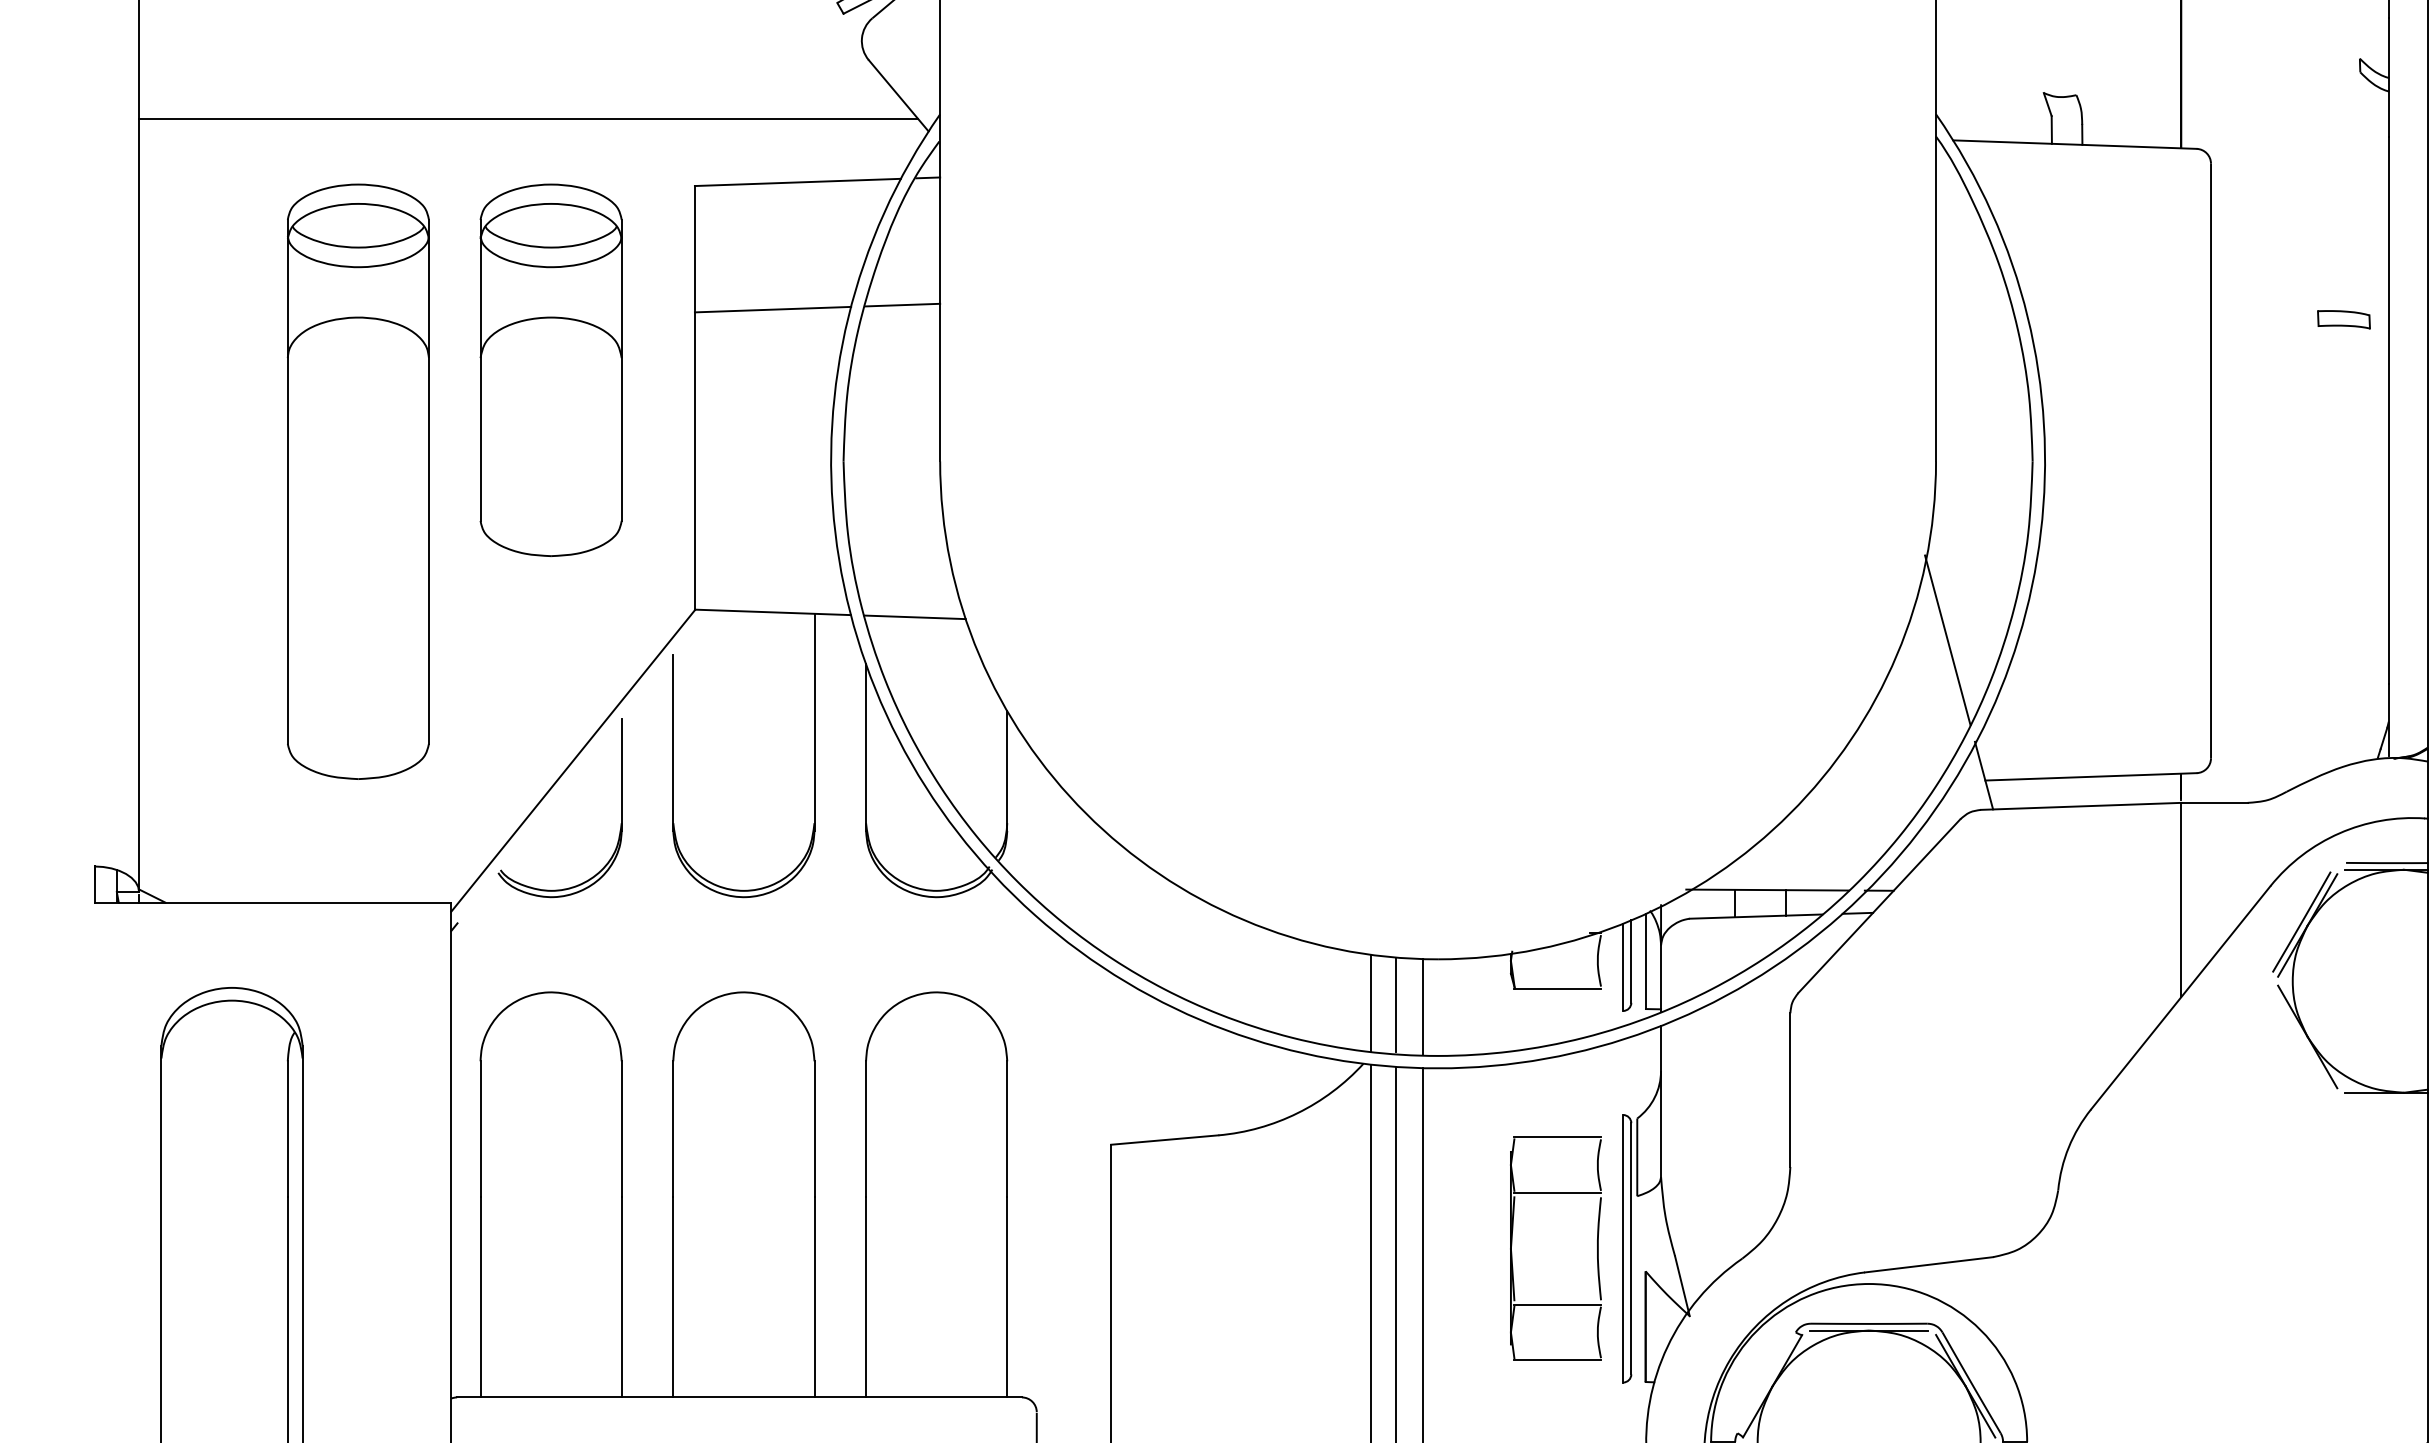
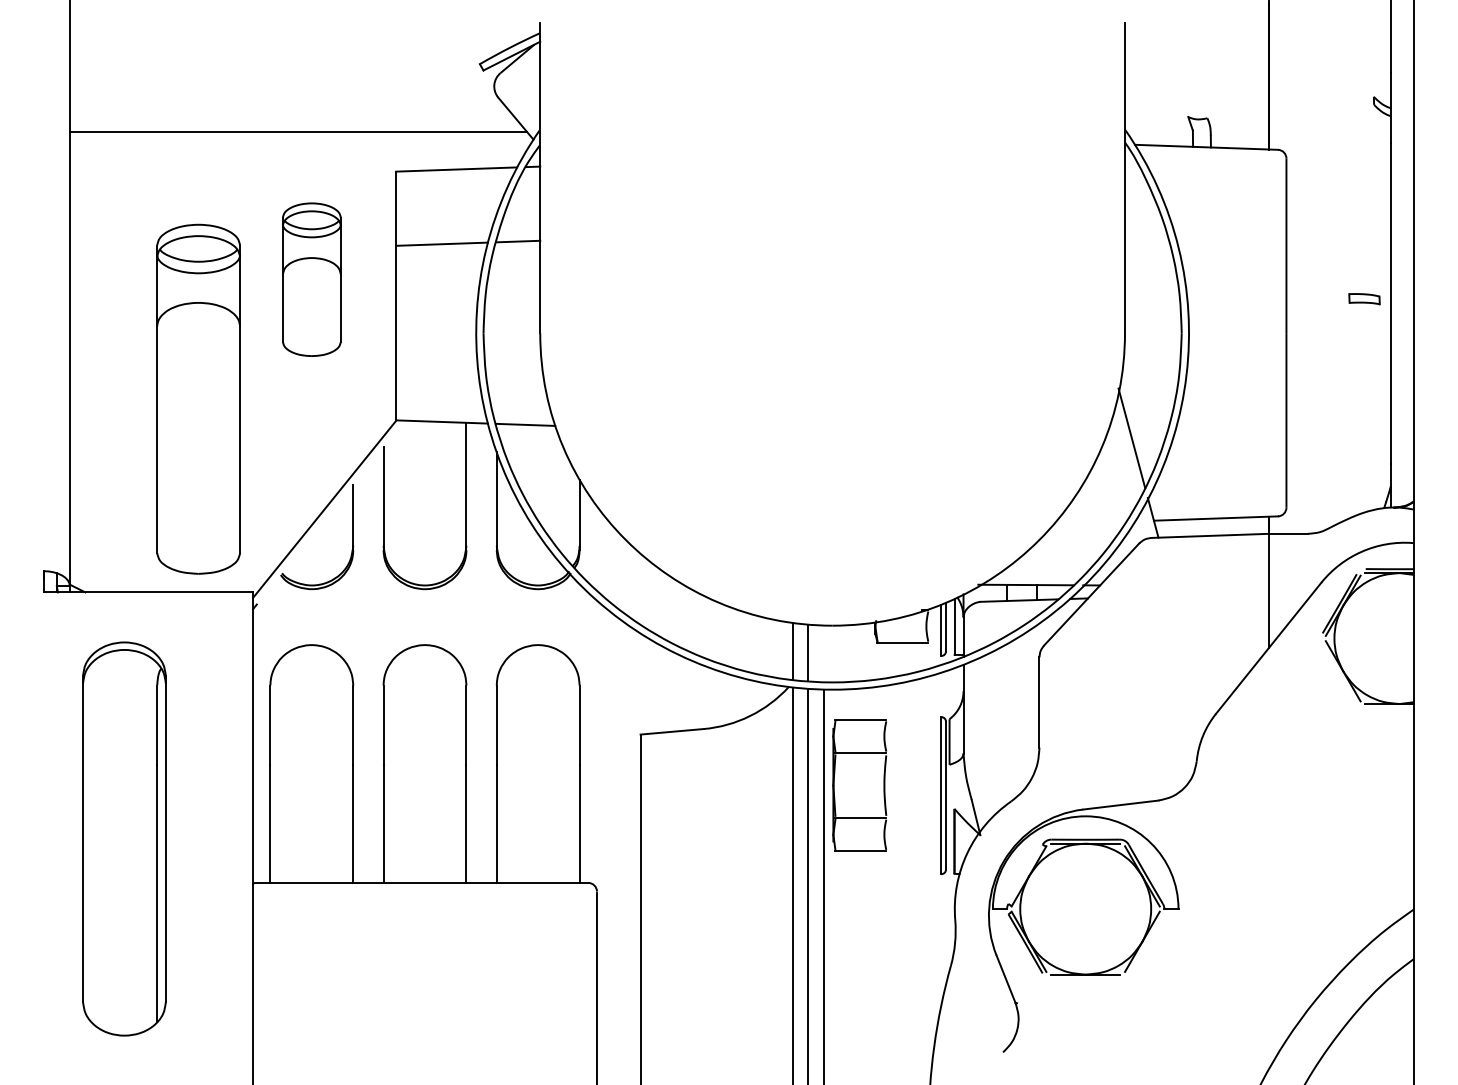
part: (2343, 320) -> (1364, 299), moved
part: (550, 369) -> (311, 279), size x0.7
part: (358, 480) -> (198, 398), moved
line: (1422, 1006) -> (823, 653), removed
part: (1596, 1248) -> (883, 785), moved

